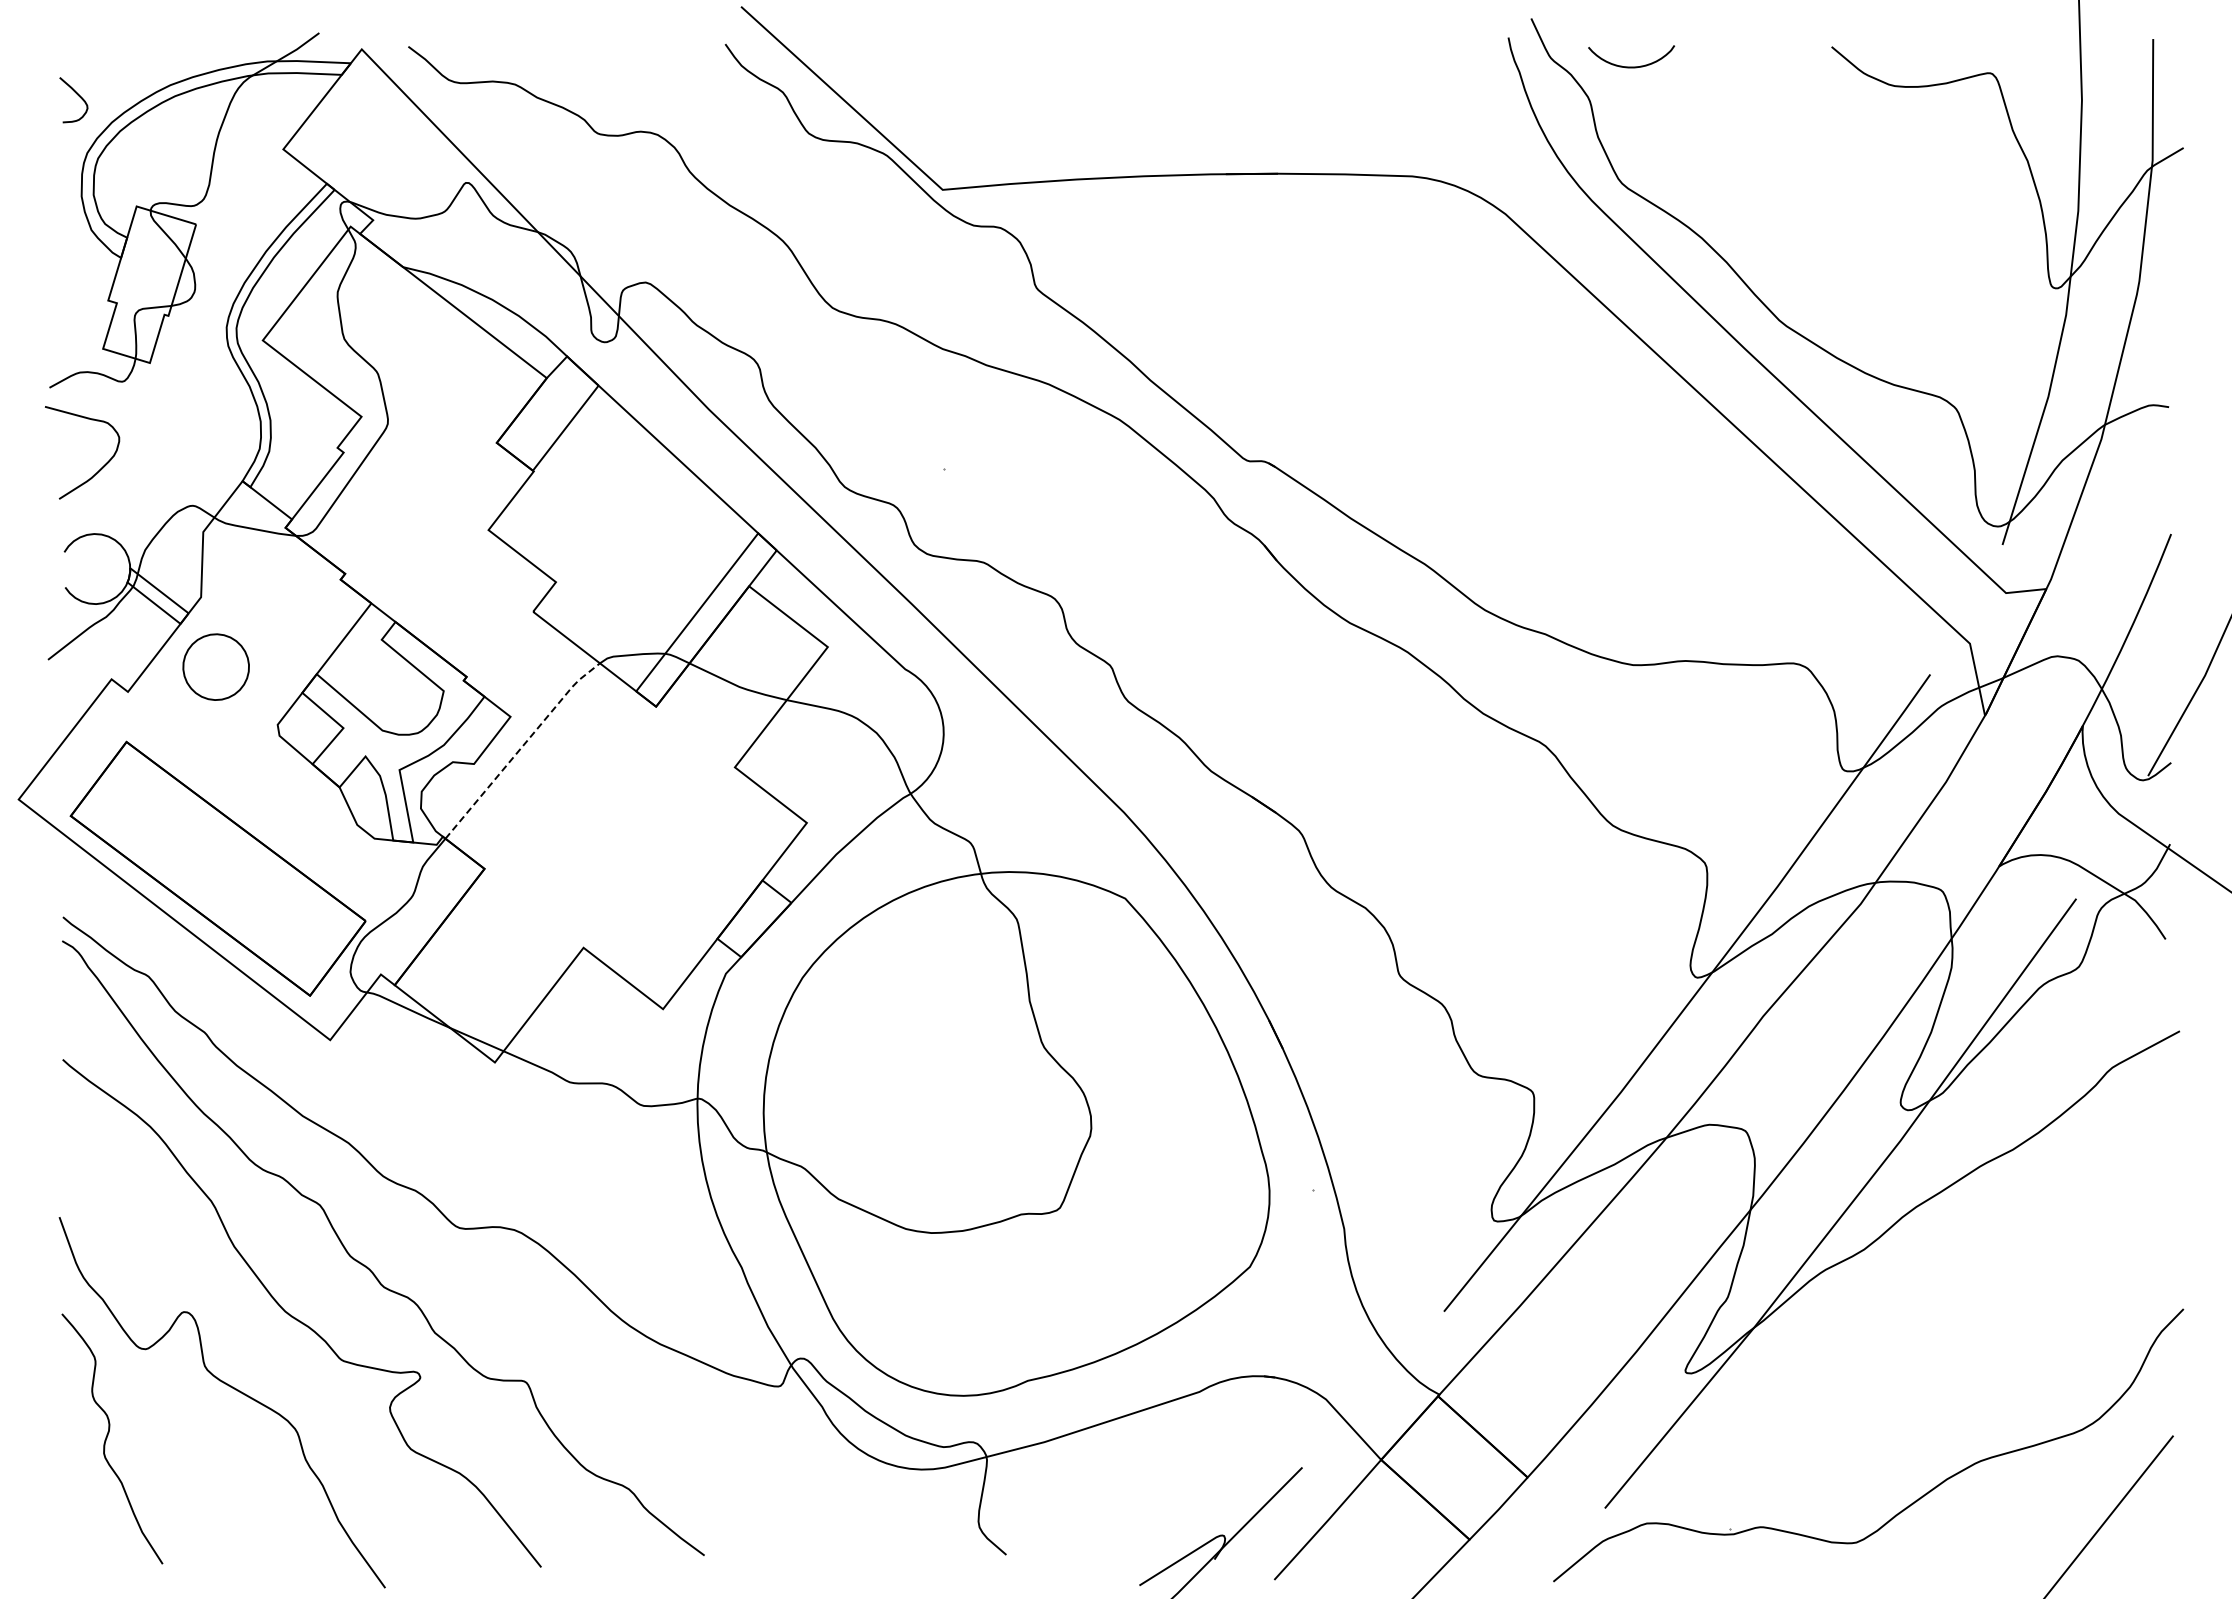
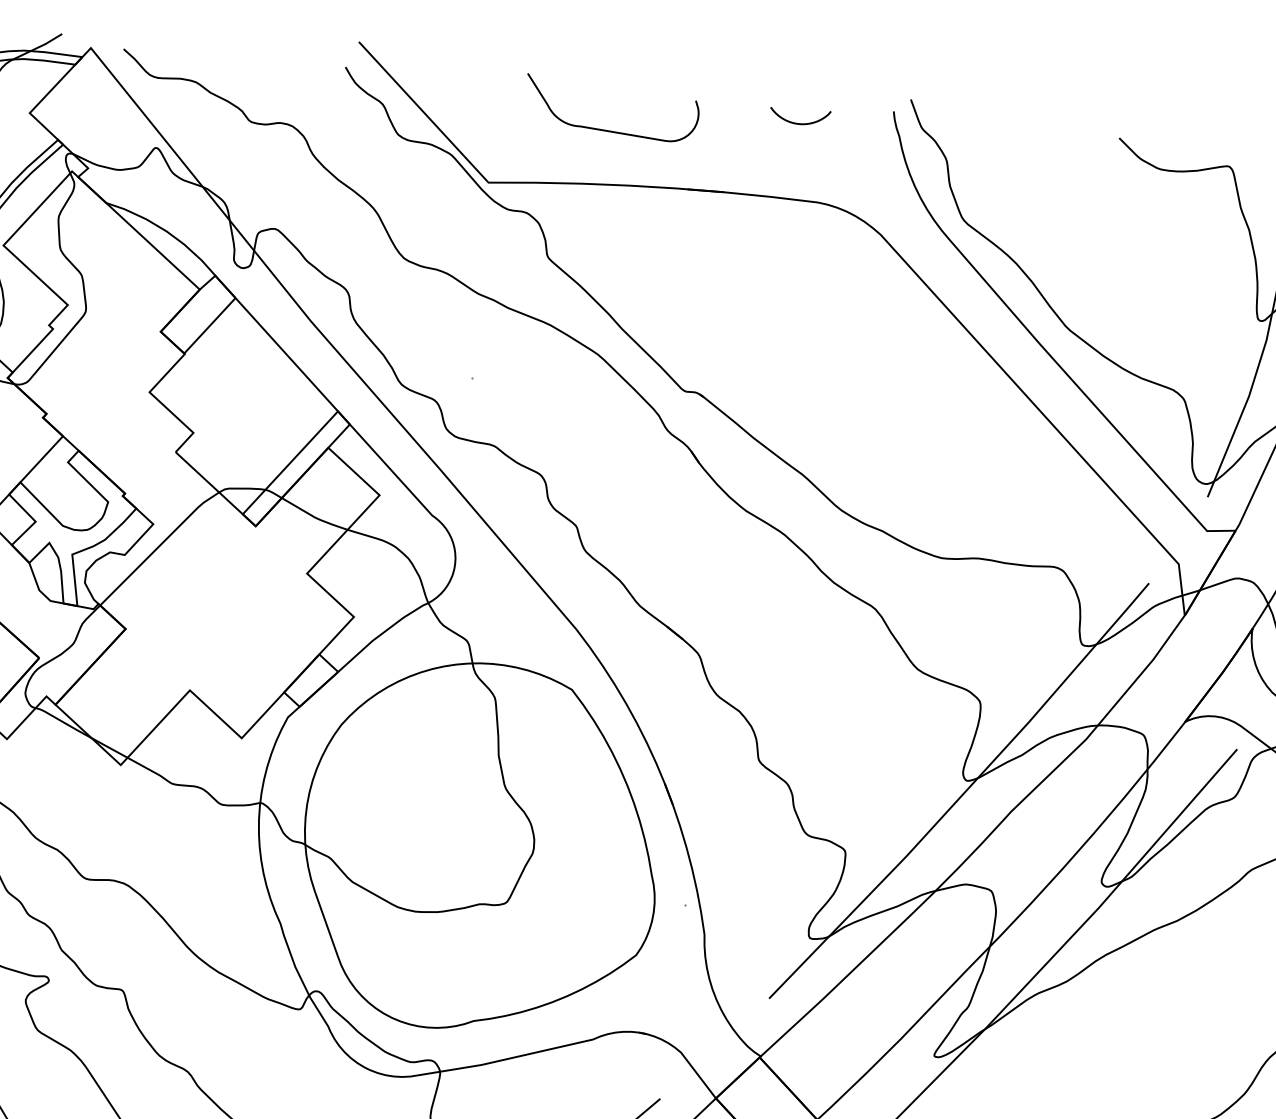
curve: (1631, 66) -> (799, 123), moved
curve: (1106, 100) -> (608, 130), added
line: (521, 747) -> (159, 546), dashed -> solid

